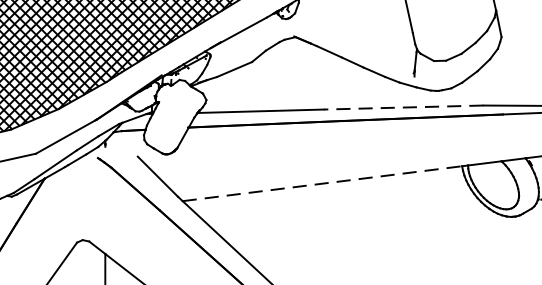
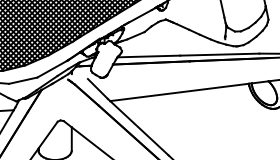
line: (402, 107) -> (219, 54), dashed -> solid
line: (322, 183) -> (179, 92), dashed -> solid

